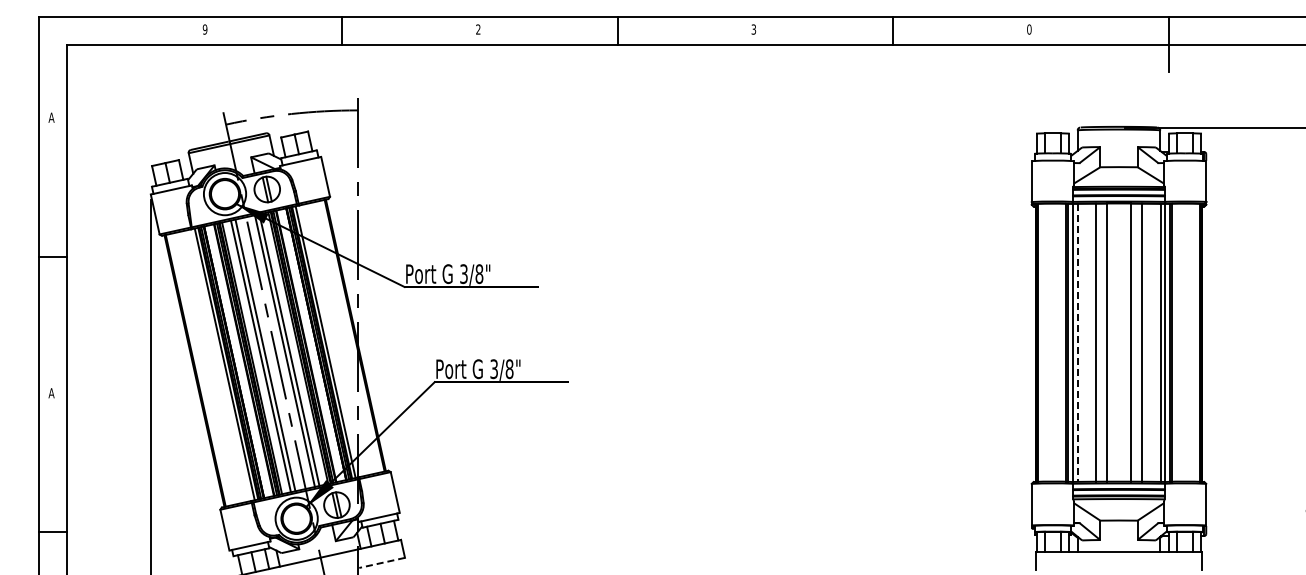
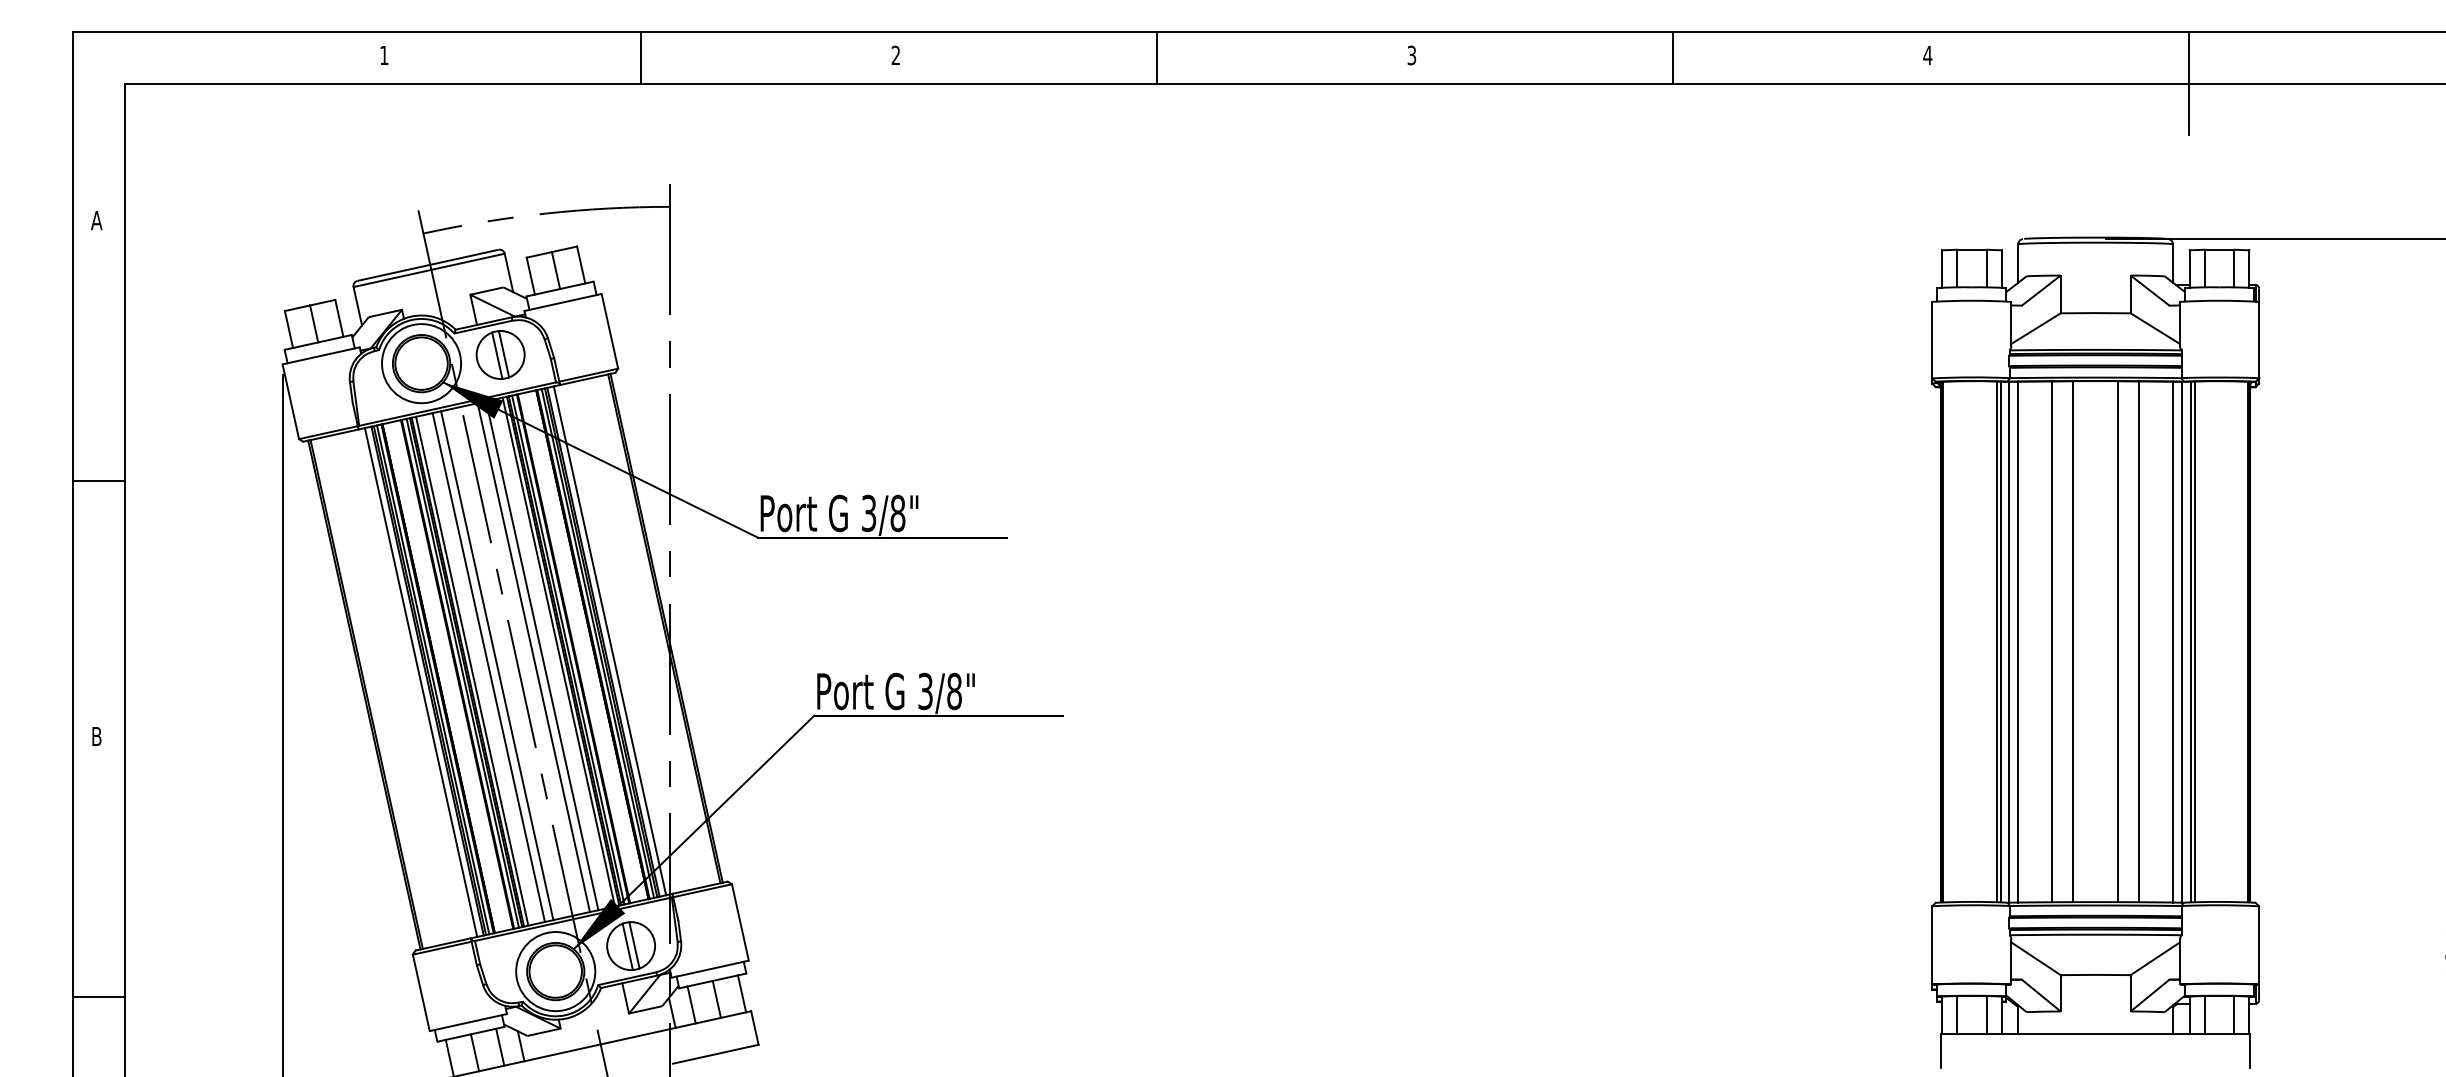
text: (204, 29) -> (383, 55), 9 -> 1
text: (1028, 29) -> (1926, 55), 0 -> 4
line: (1077, 343) -> (2017, 643), dashed -> solid
text: (51, 393) -> (96, 737), A -> B
line: (381, 563) -> (714, 1055), dashed -> solid

